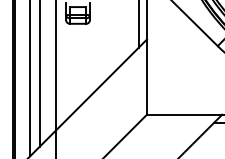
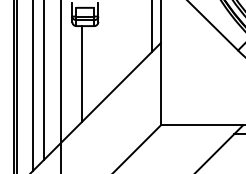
line: (75, 67) -> (82, 73), added

